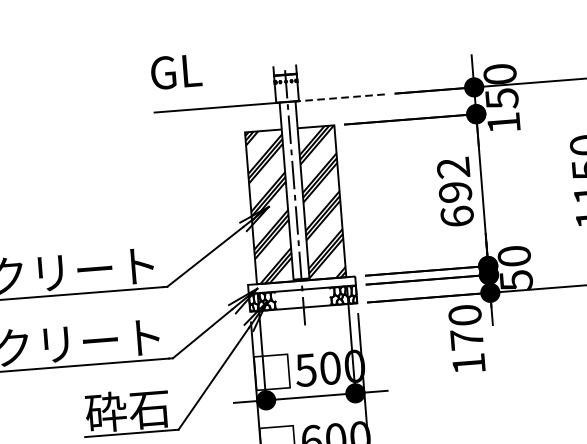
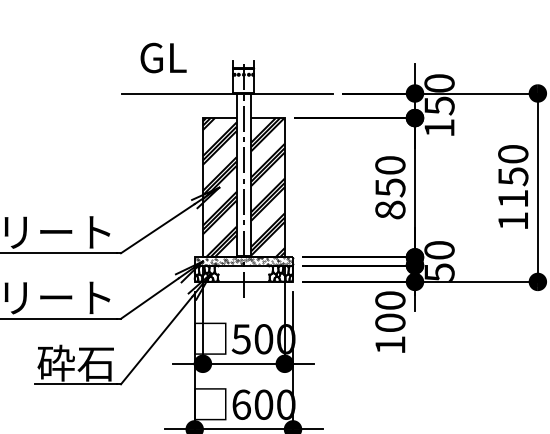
text: (176, 71) -> (163, 57), moved
line: (340, 97) -> (292, 93), dashed -> solid
text: (455, 191) -> (390, 187), 692 -> 850
hatch: (301, 285) -> (243, 261), added
text: (467, 339) -> (390, 322), 170 -> 100

